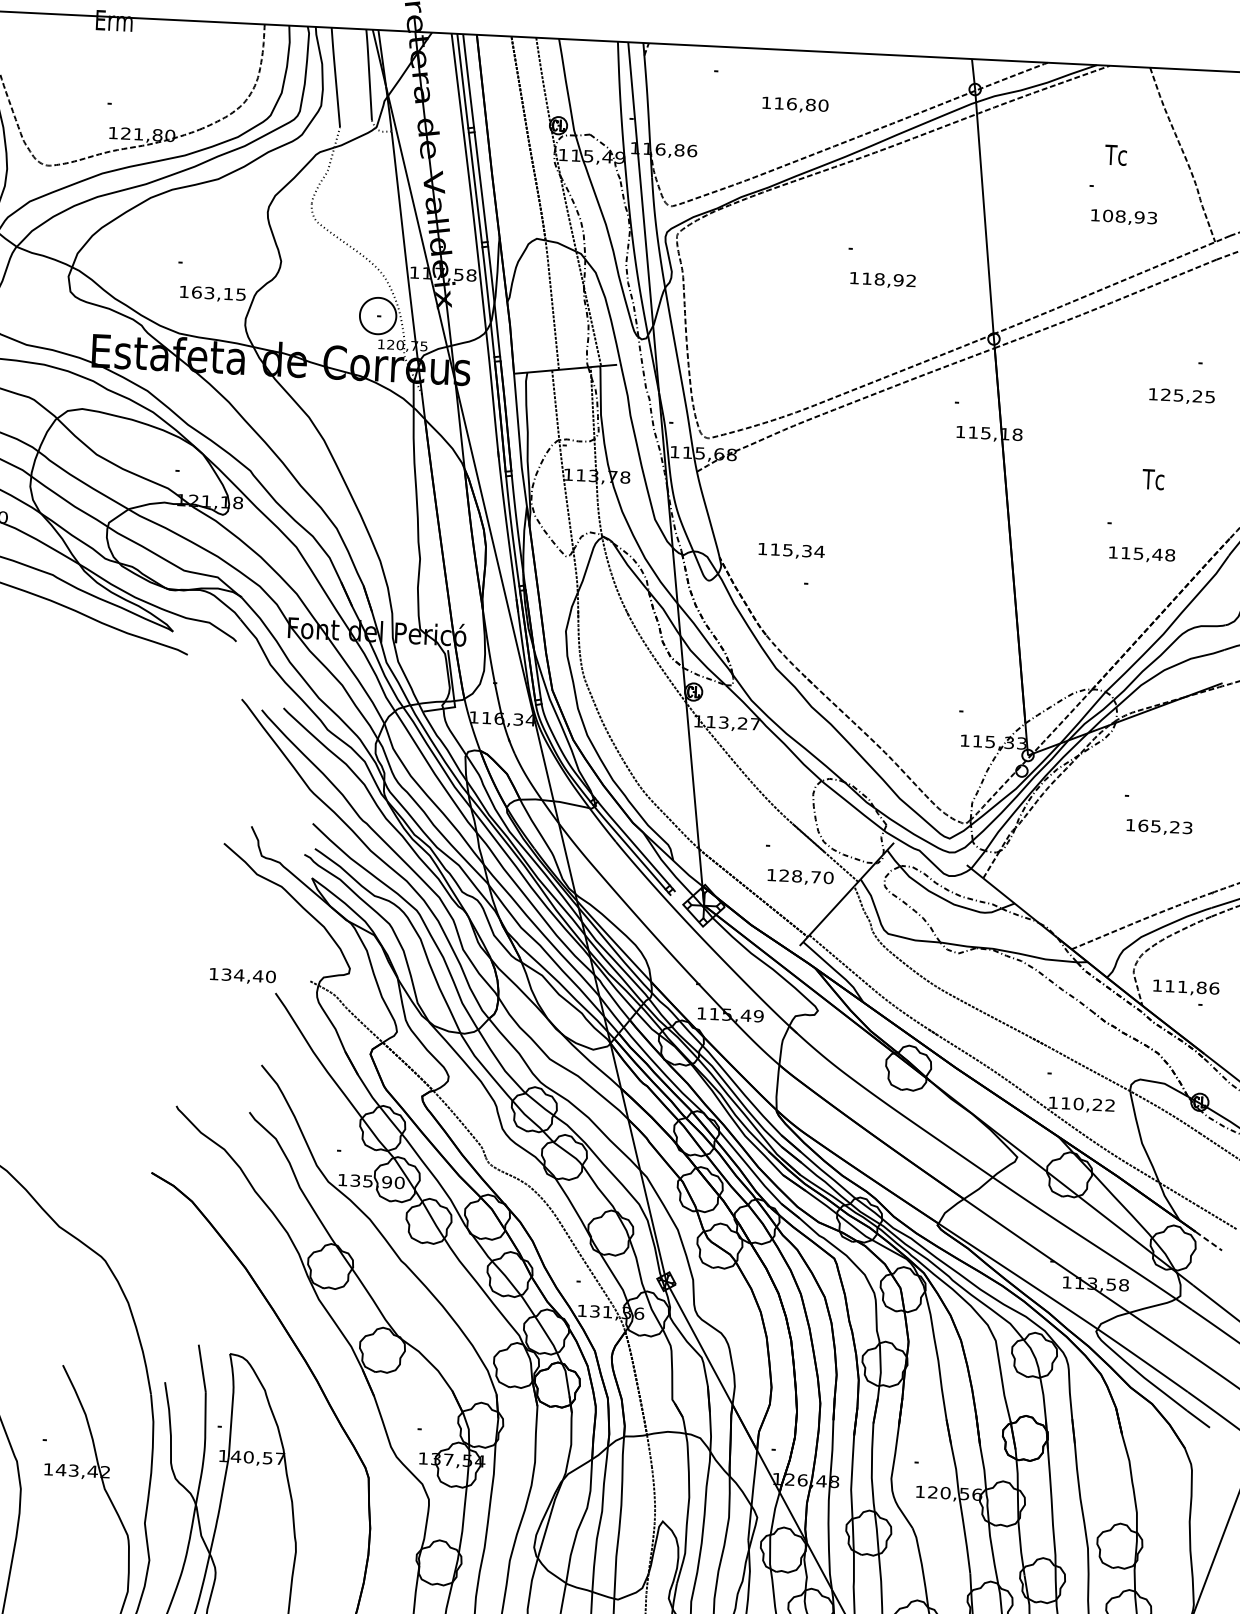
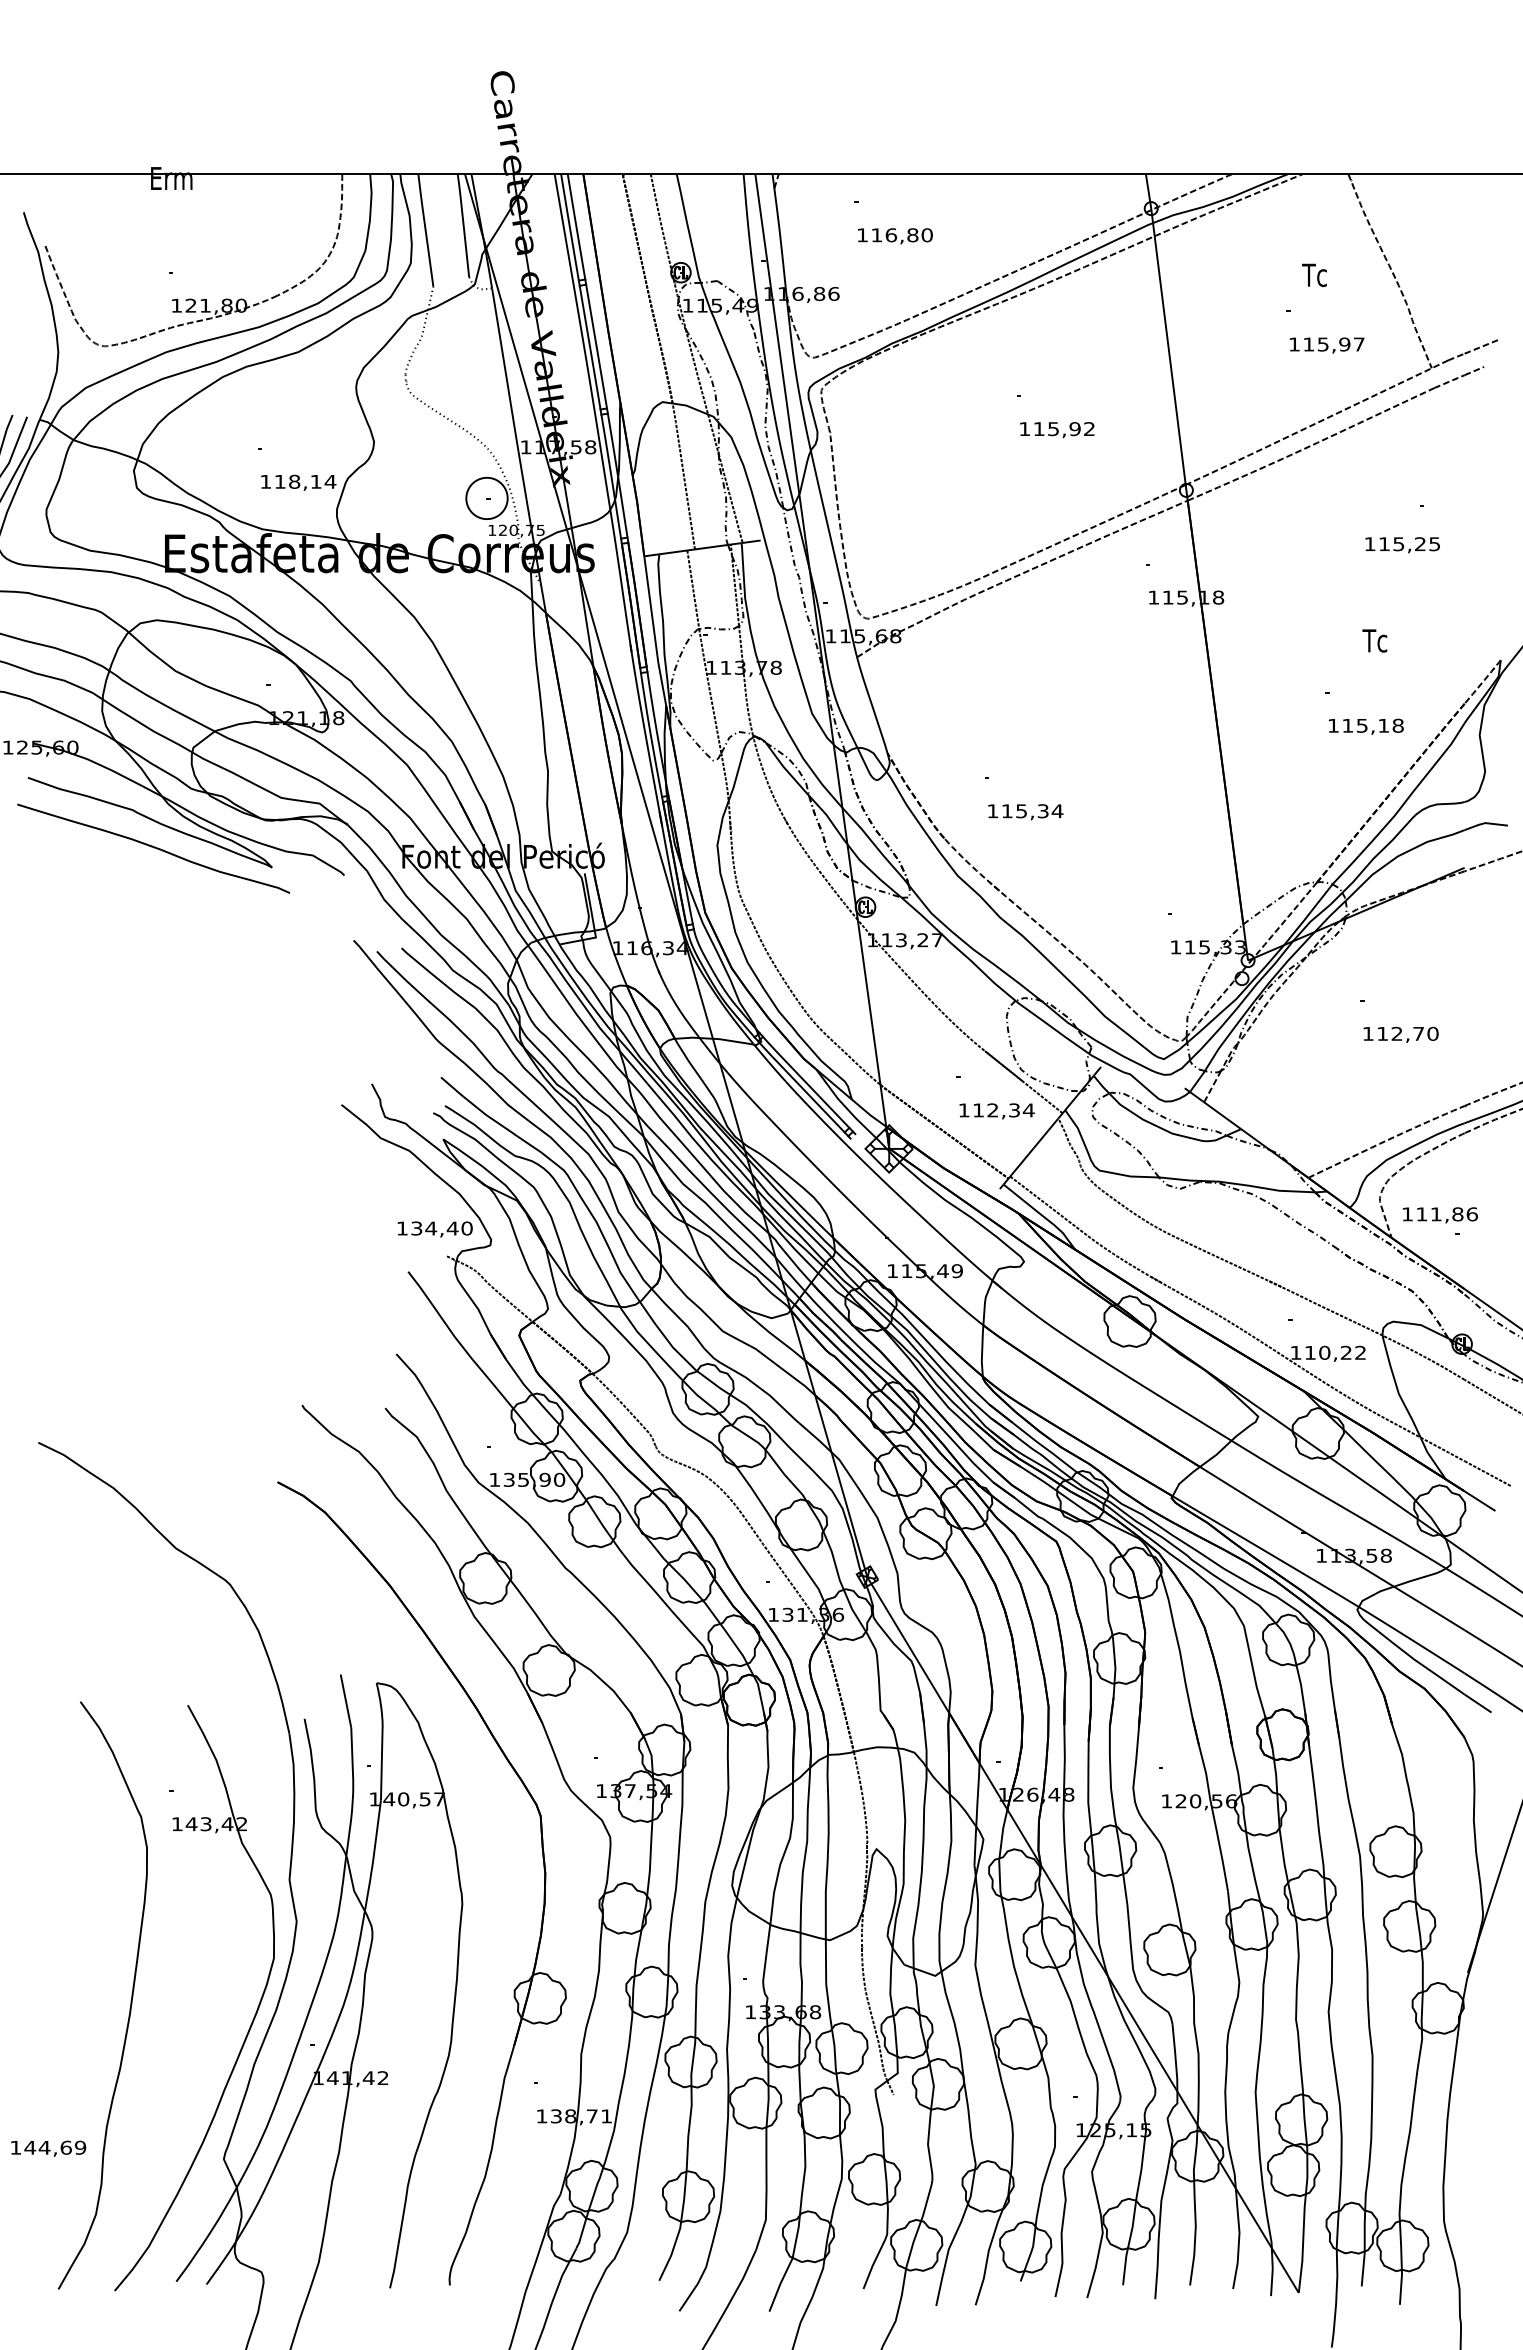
text: (795, 105) -> (895, 236), moved
text: (1129, 216) -> (1333, 344), 108,93 -> 115,97
text: (879, 279) -> (1053, 429), 118,92 -> 115,92
text: (219, 293) -> (305, 481), 163,15 -> 118,14
text: (1166, 394) -> (1384, 543), 125,25 -> 115,25
text: (791, 551) -> (1025, 812), moved
text: (1157, 554) -> (1383, 725), 115,48 -> 115,18
text: (1165, 826) -> (1407, 1033), 165,23 -> 112,70
text: (806, 876) -> (1003, 1110), 128,70 -> 112,34
text: (242, 976) -> (434, 1229), moved
line: (1209, 1241) -> (1480, 1501), dashed -> solid

